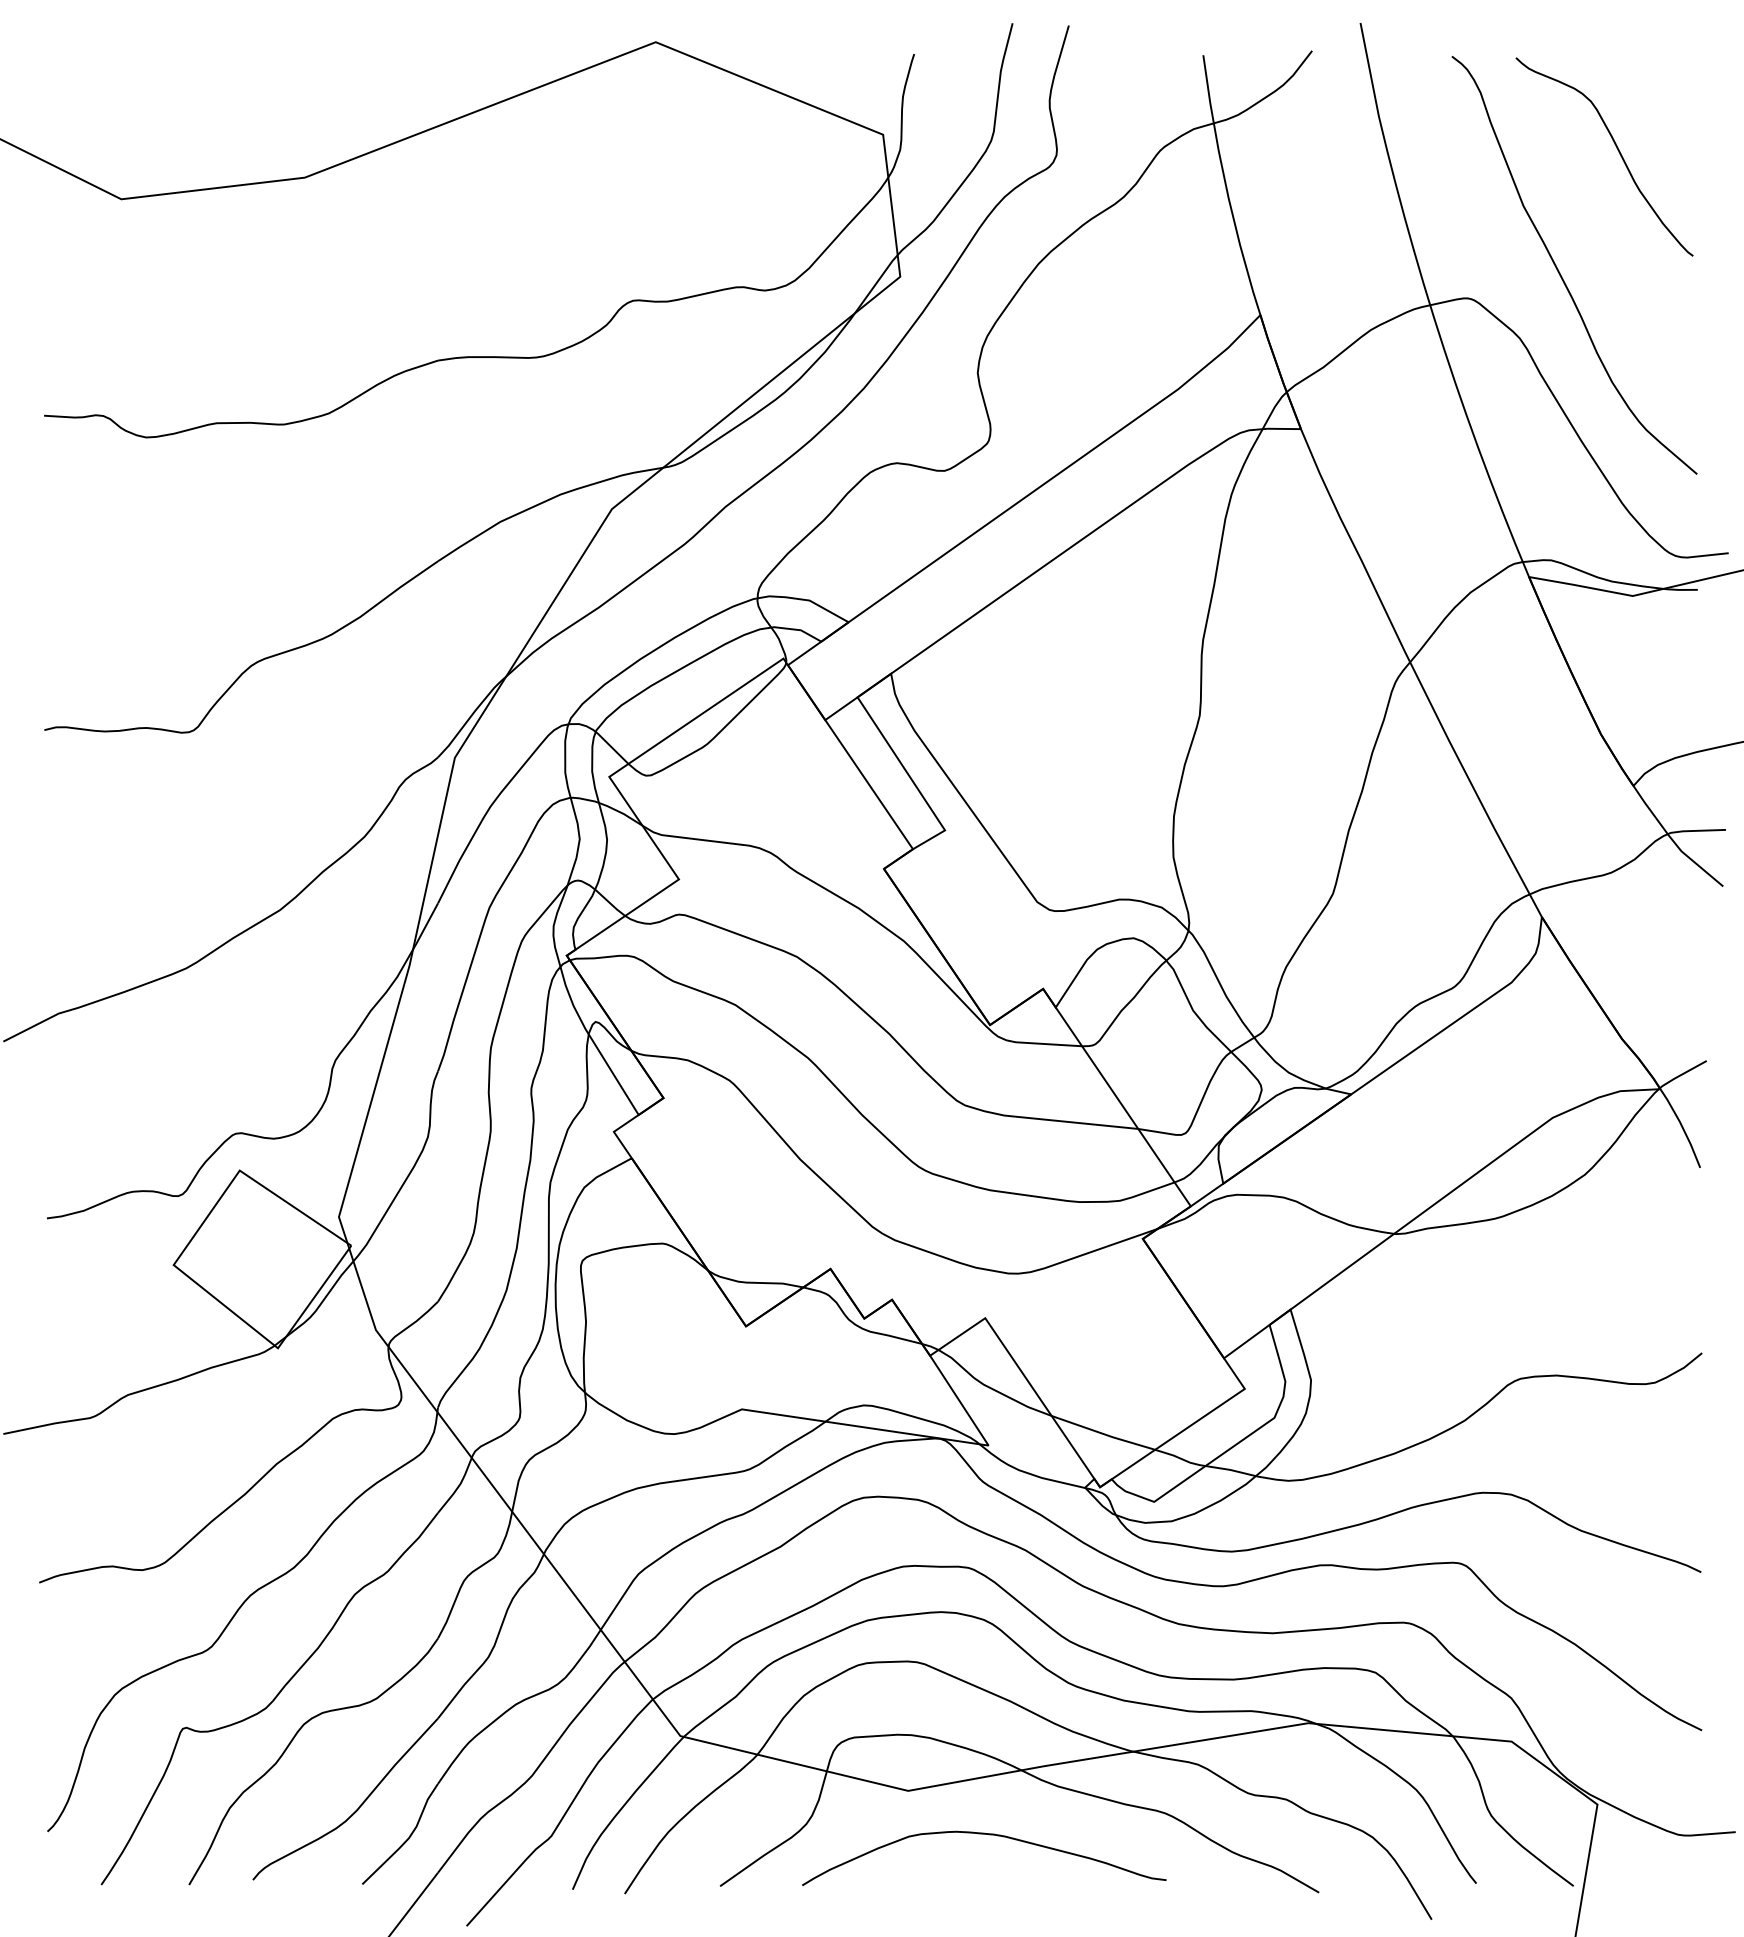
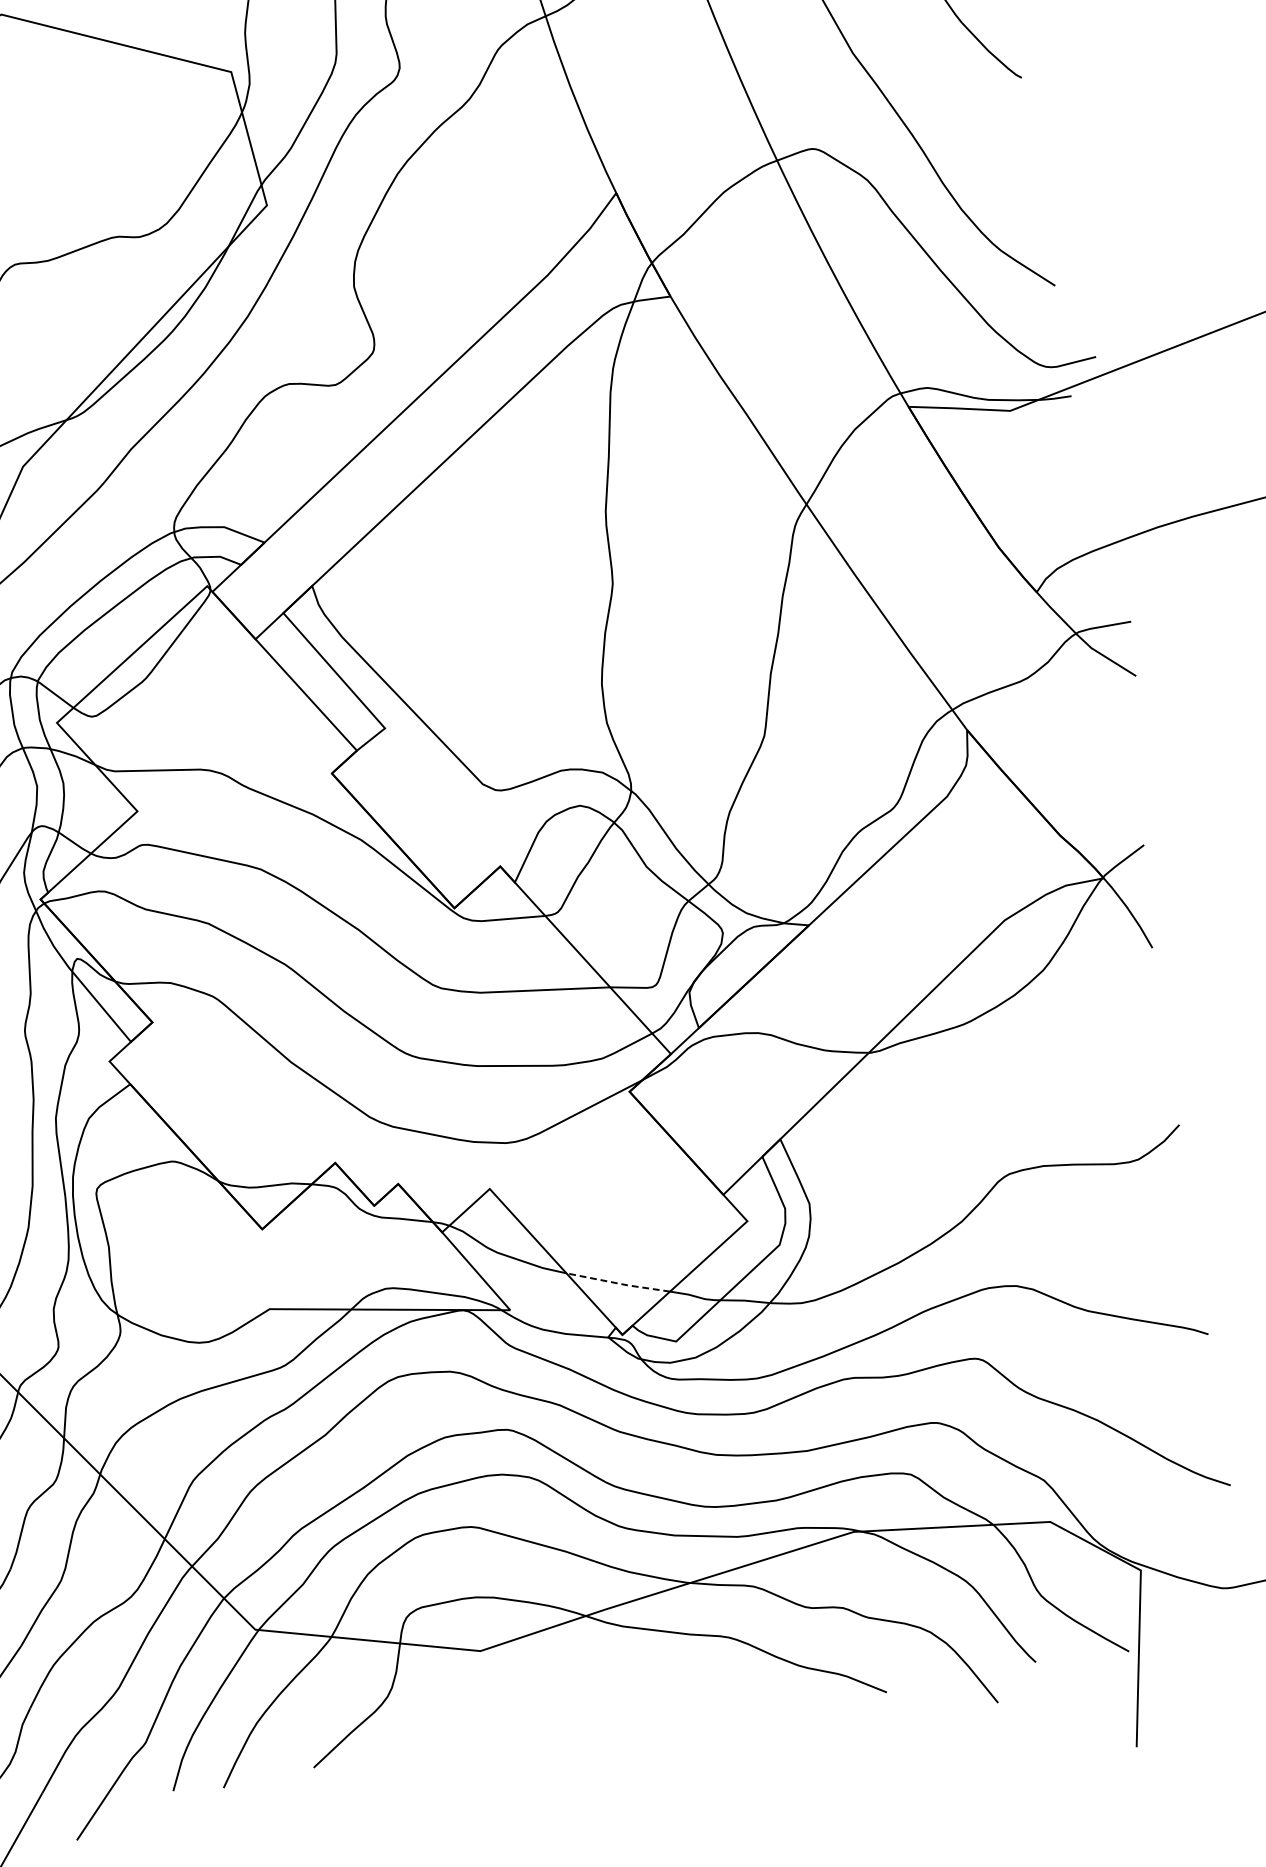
line: (1103, 1433) -> (618, 1283), solid -> dashed
curve: (989, 1835) -> (564, 1682), removed

